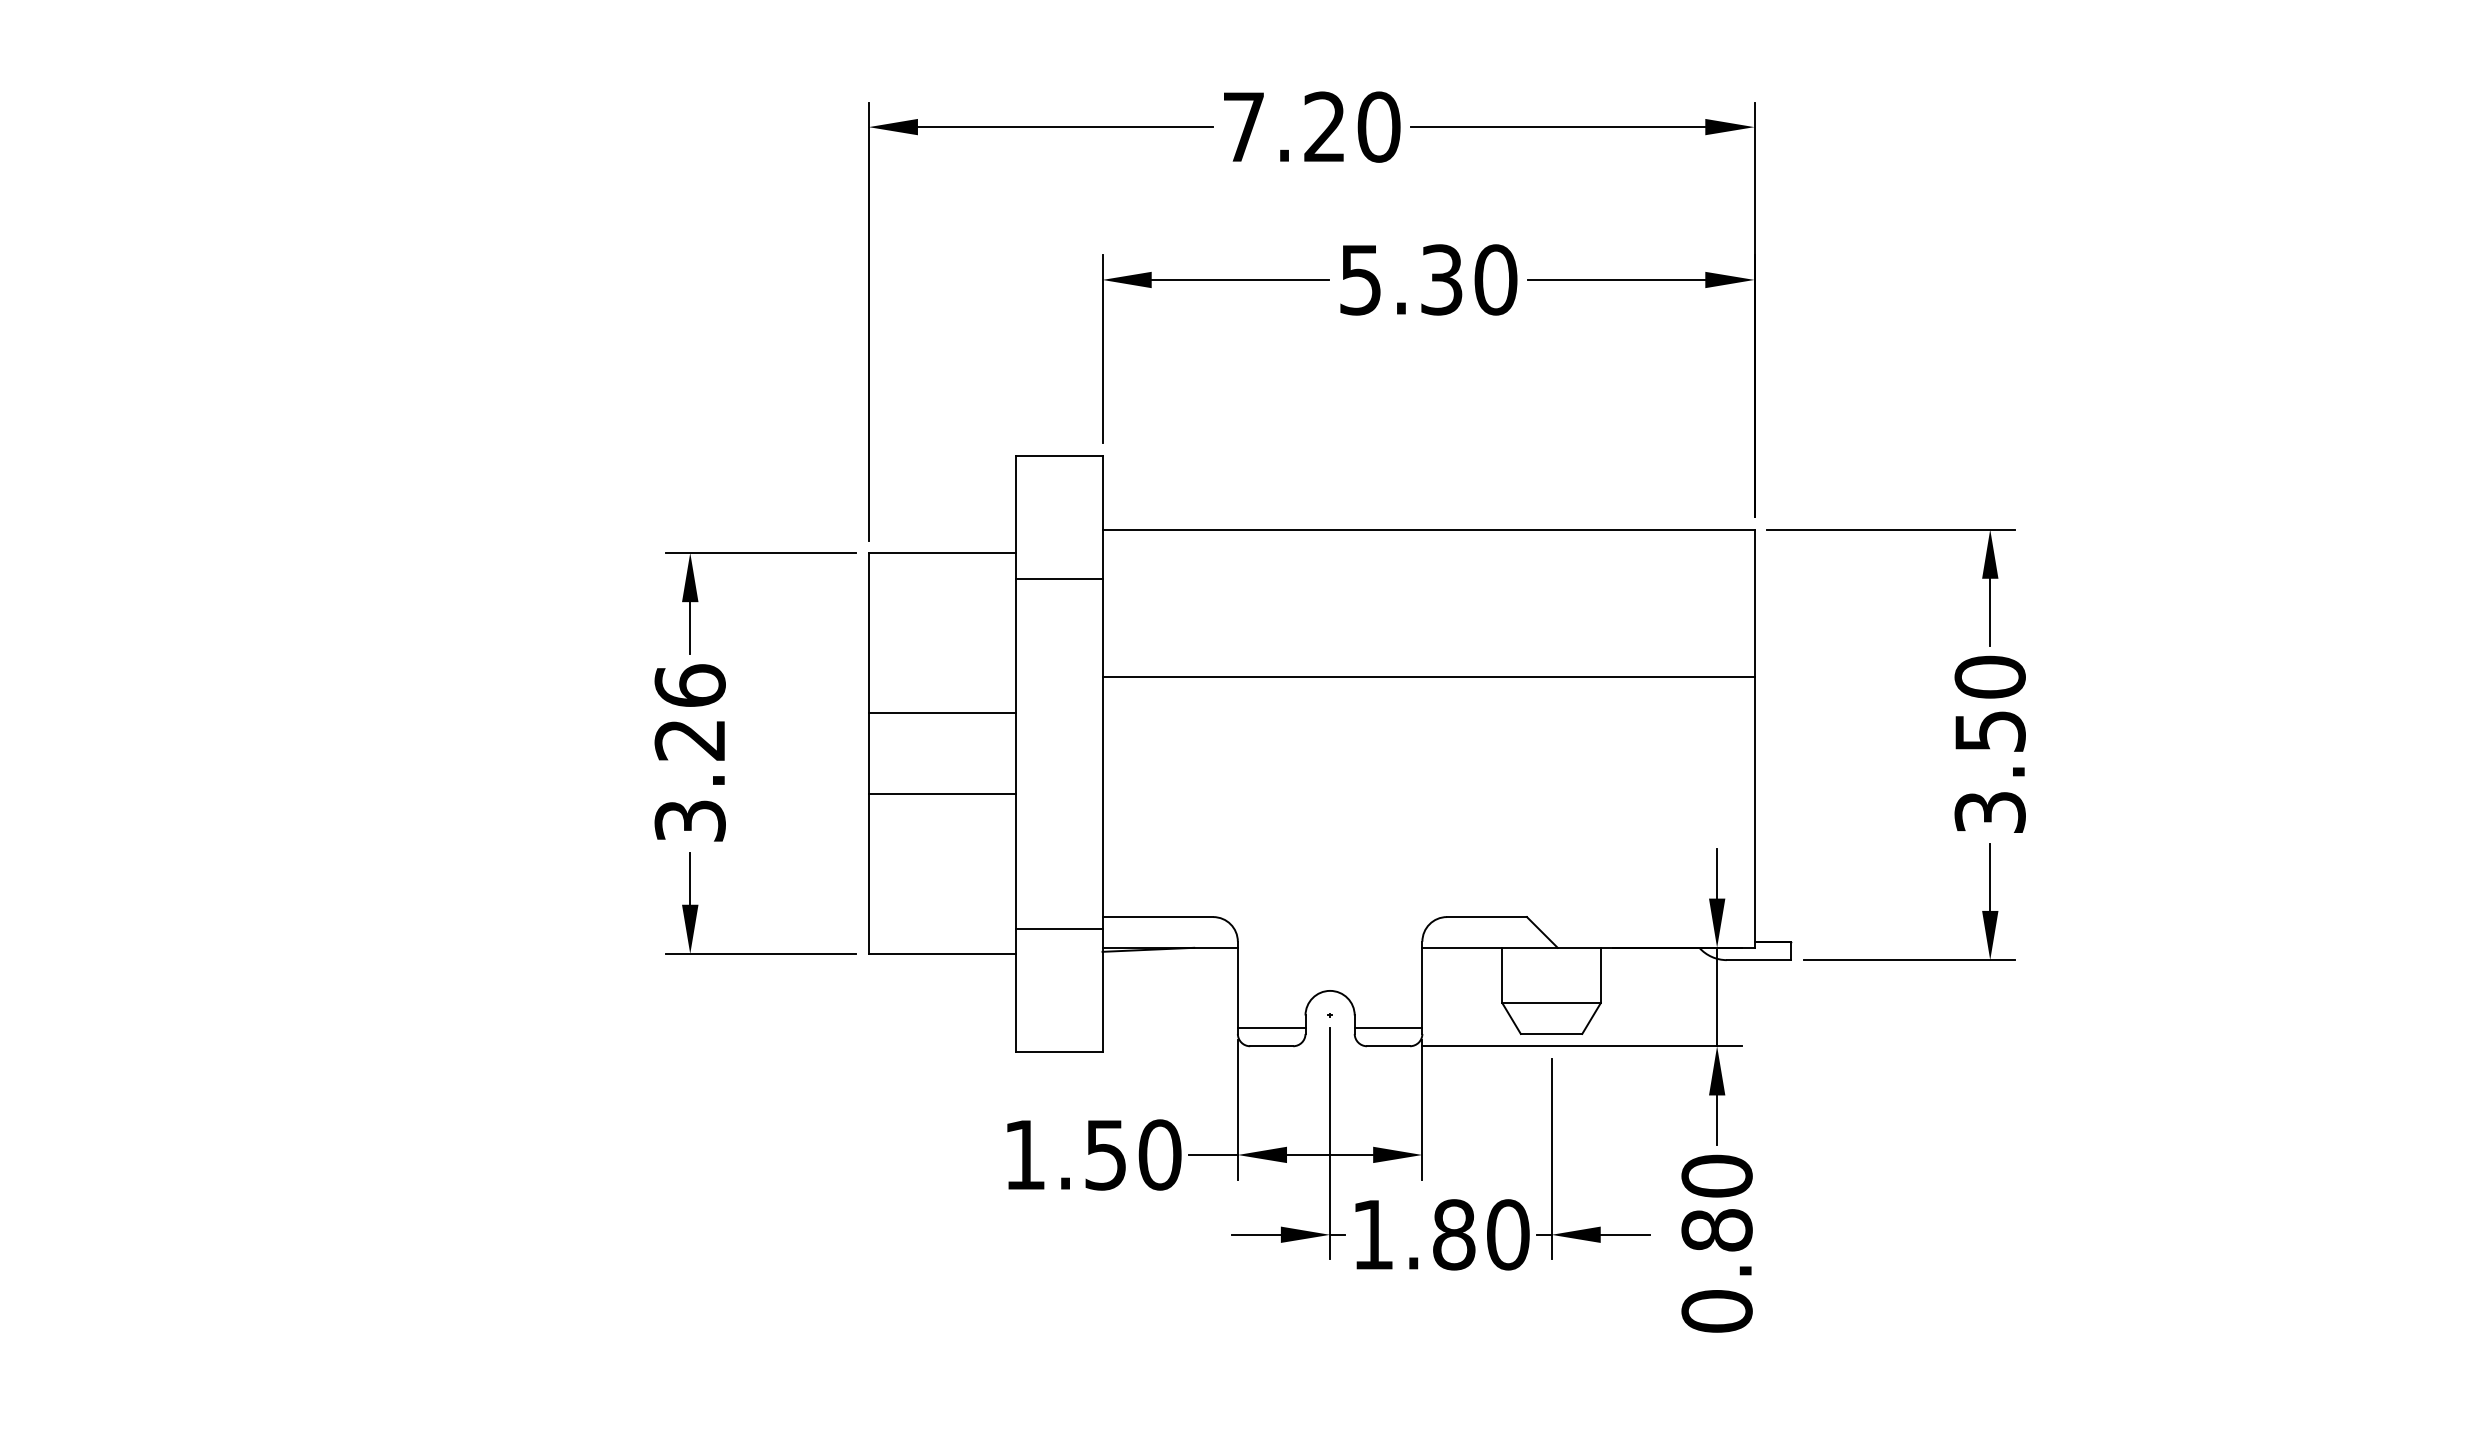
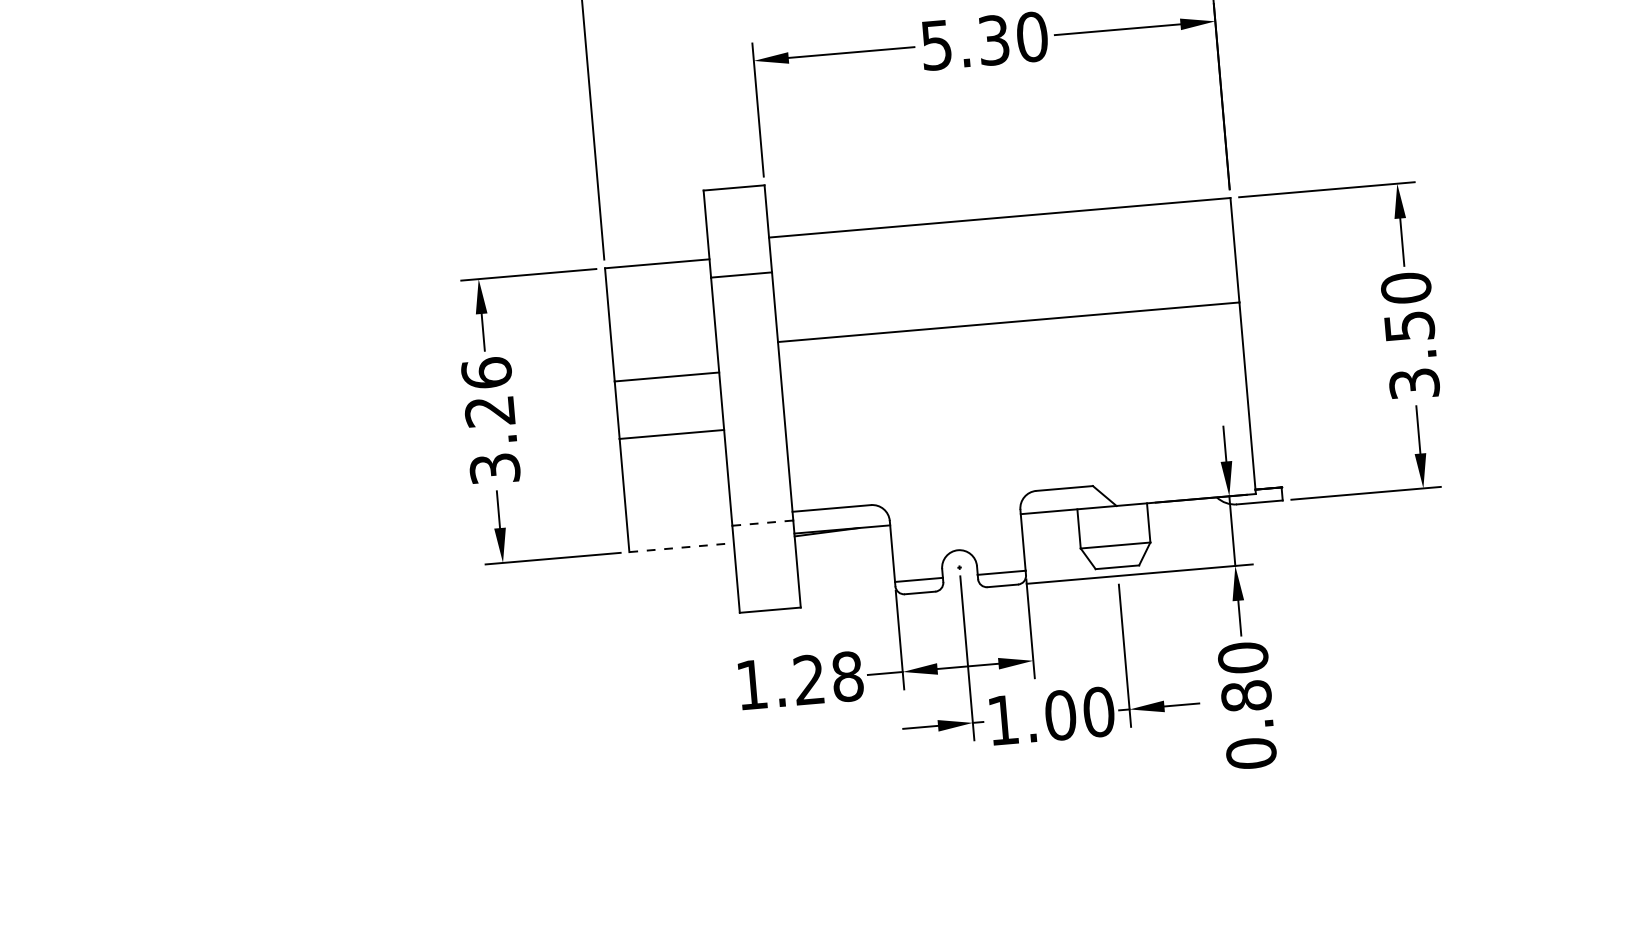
line: (1058, 929) -> (762, 523), solid -> dashed
line: (942, 953) -> (681, 547), solid -> dashed
text: (1133, 1154) -> (828, 677), 1.50 -> 1.28
text: (1454, 1234) -> (1060, 715), 1.80 -> 1.00

